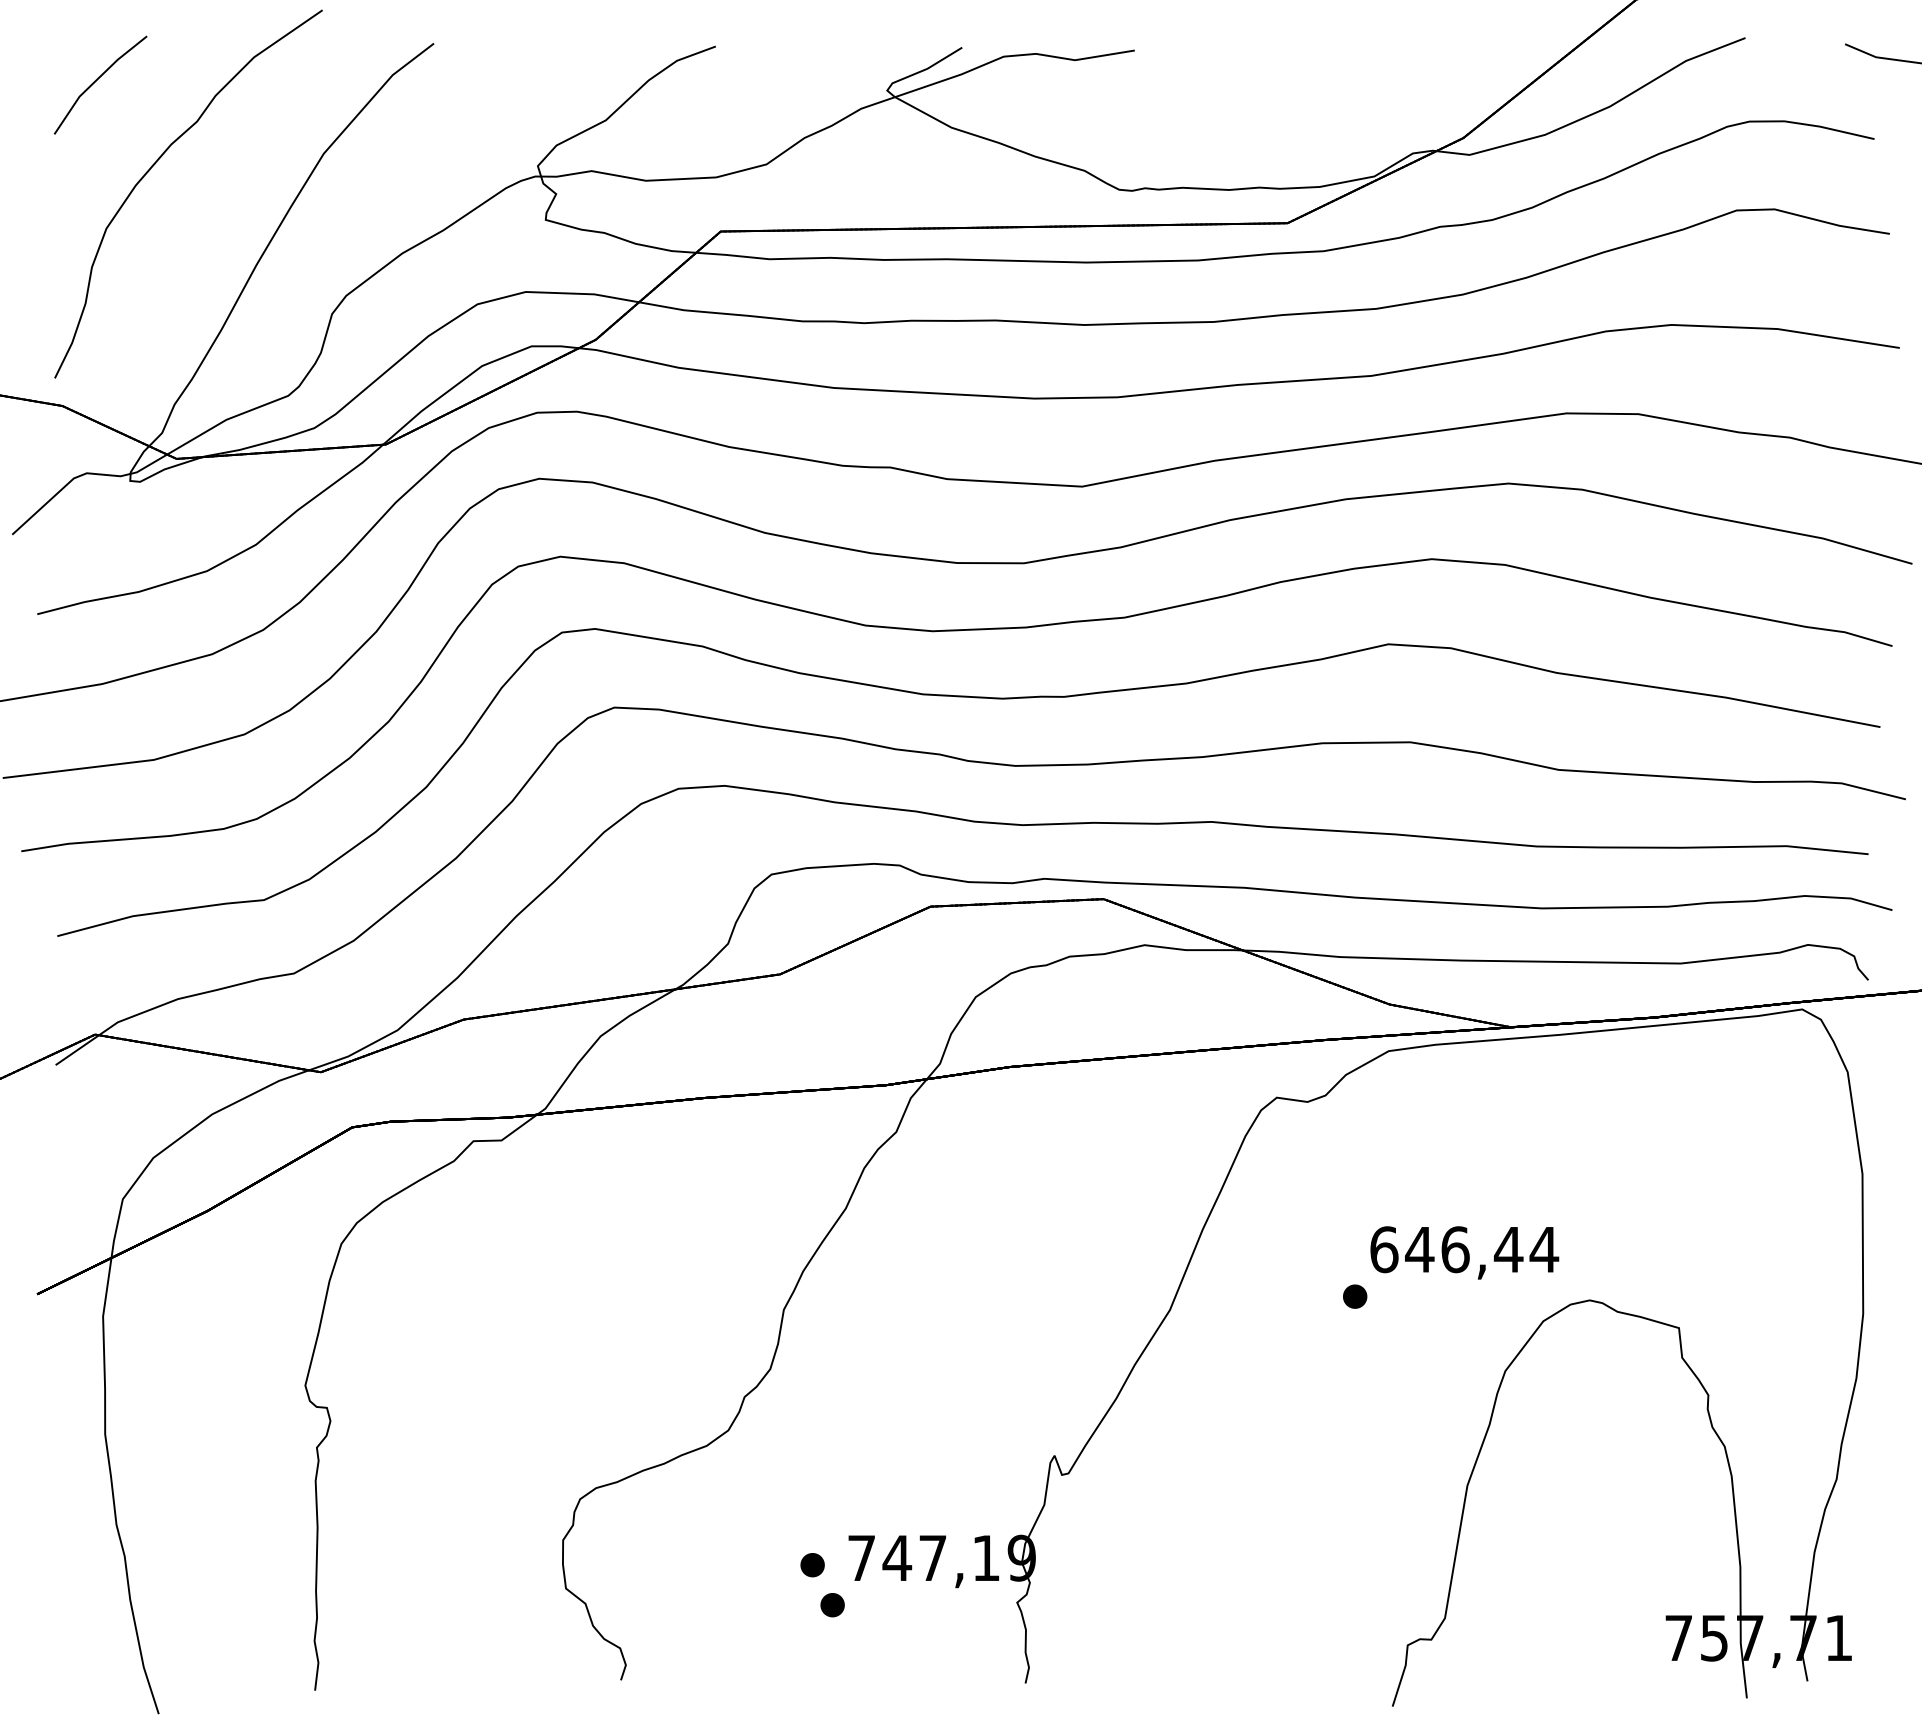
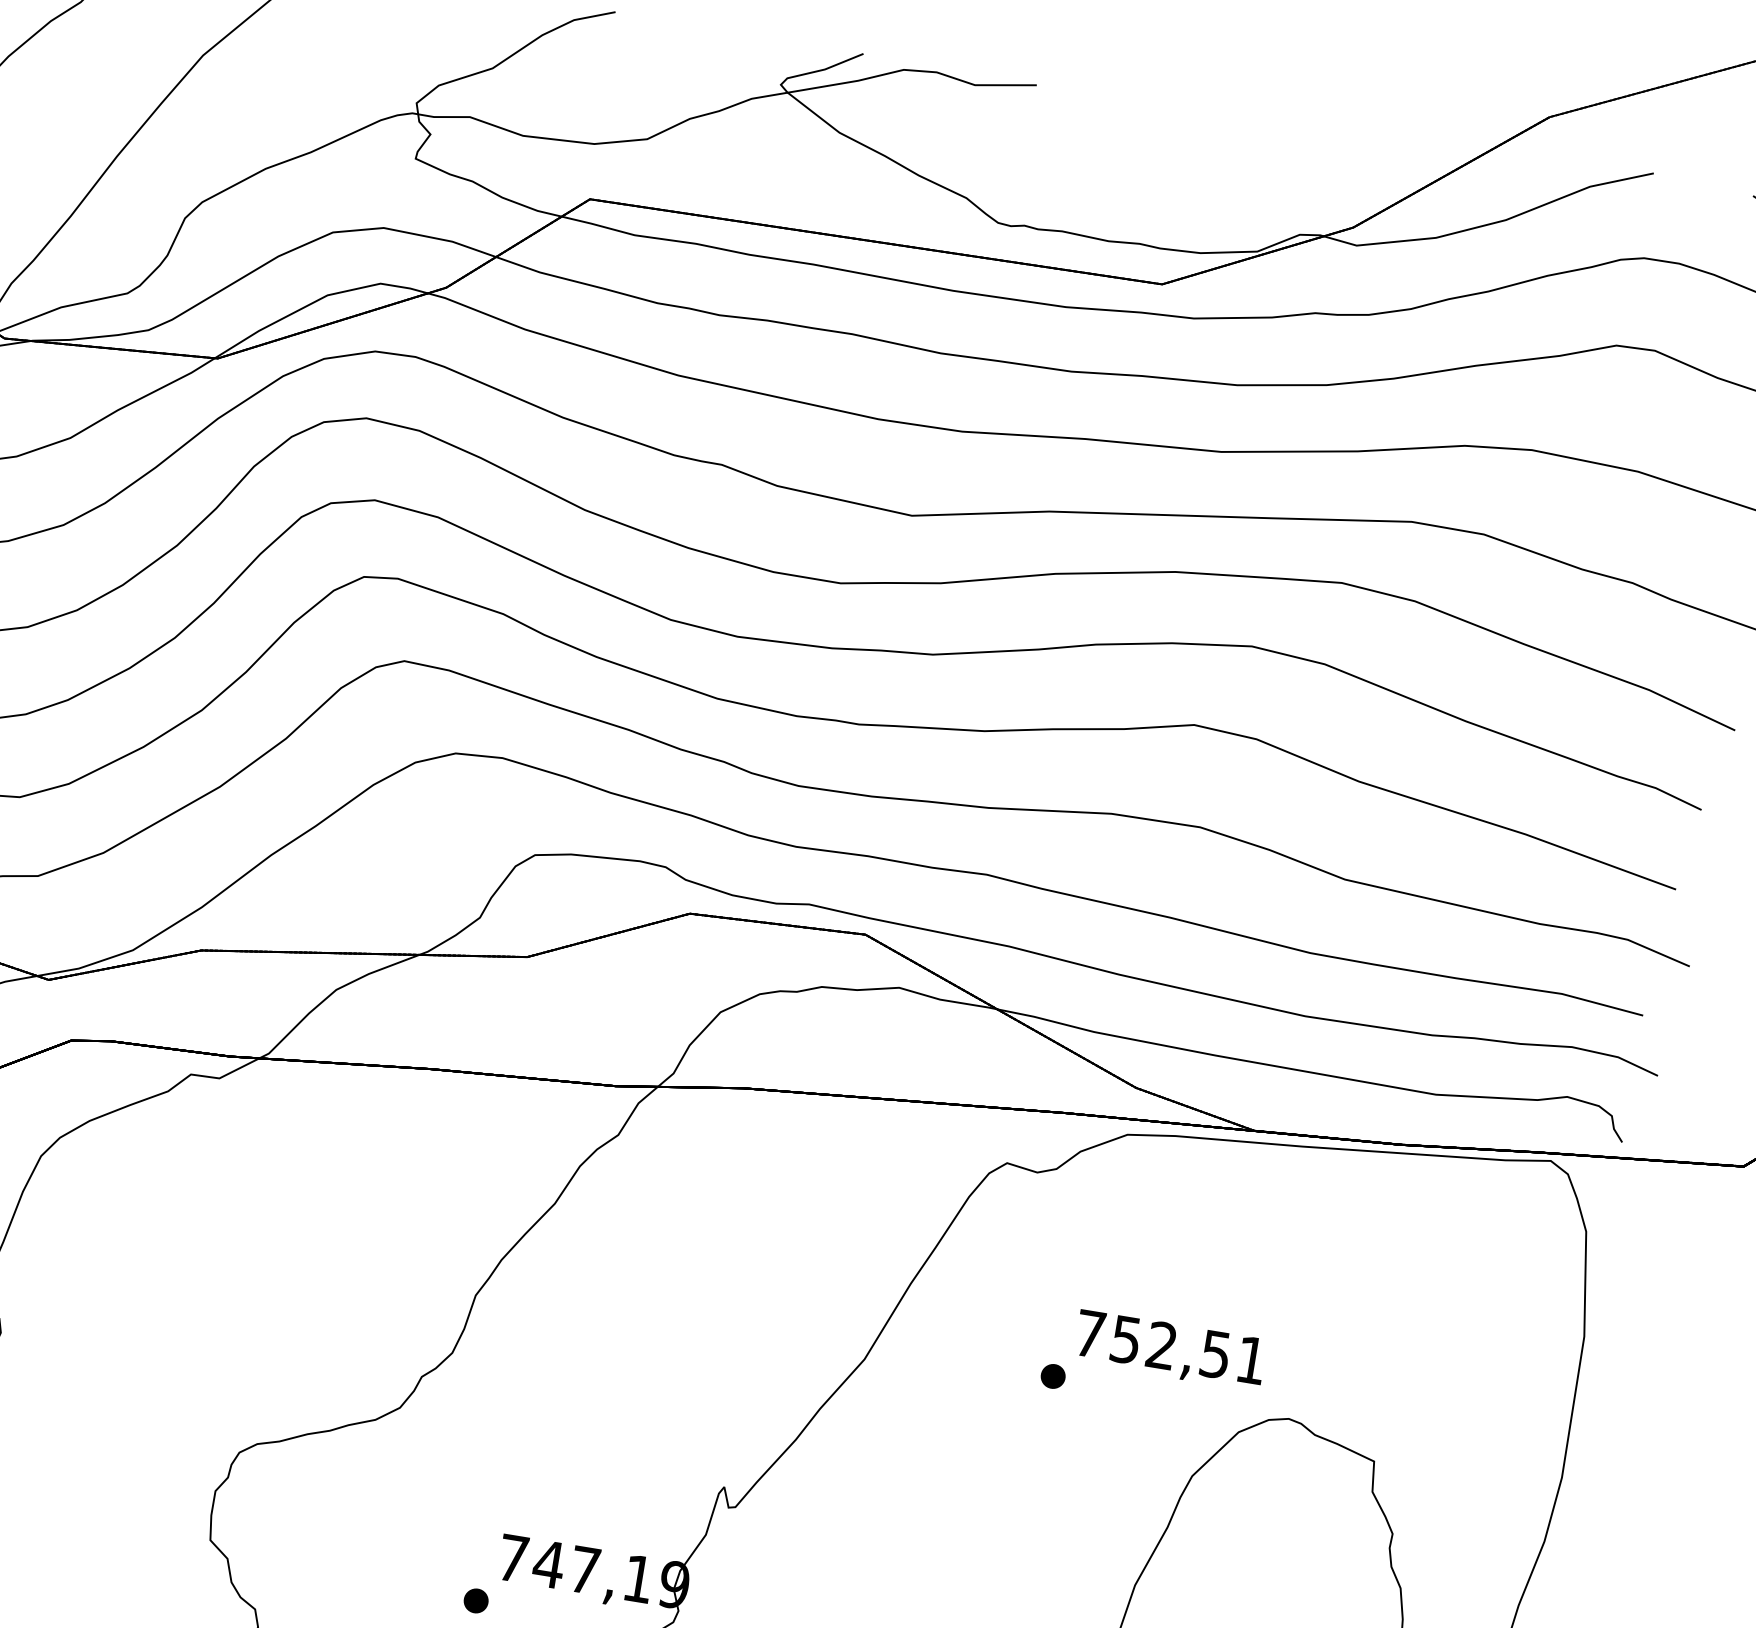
text: (1464, 1249) -> (1171, 1346), 646,44 -> 752,51
part: (812, 1565) -> (462, 1557), removed

